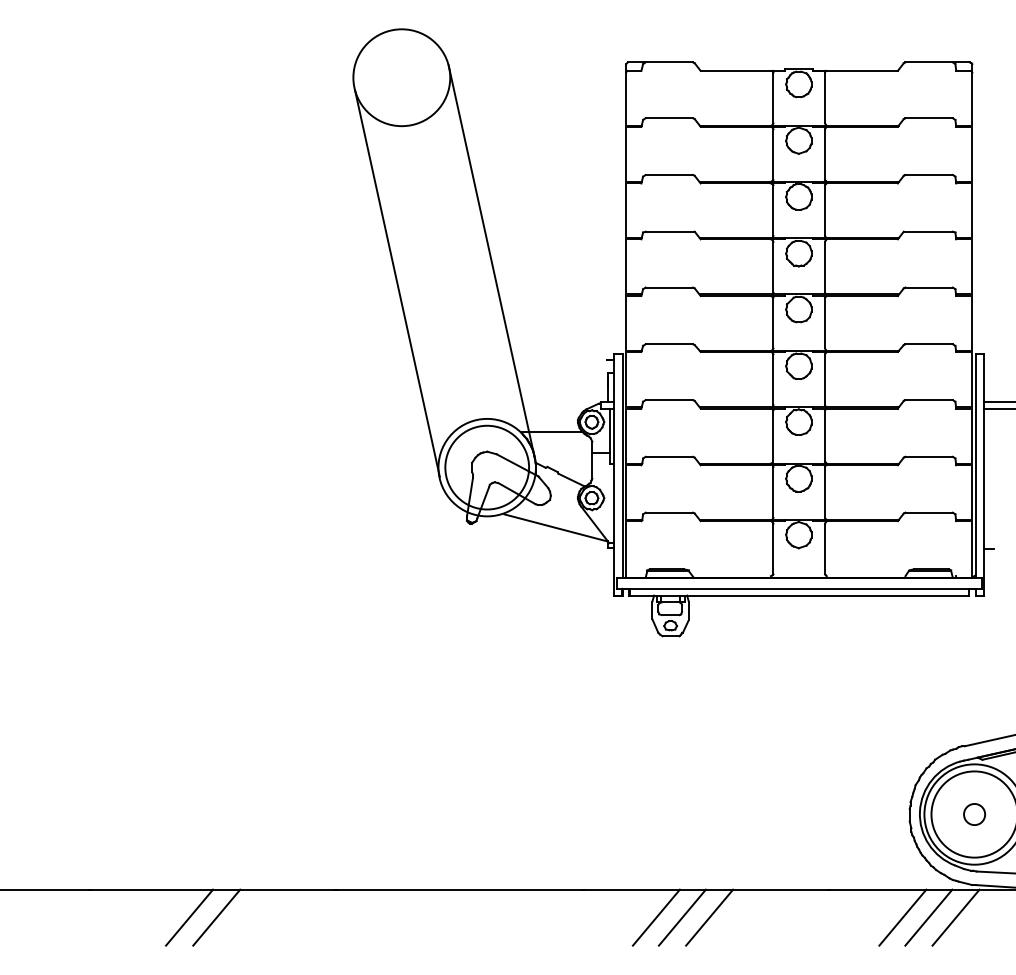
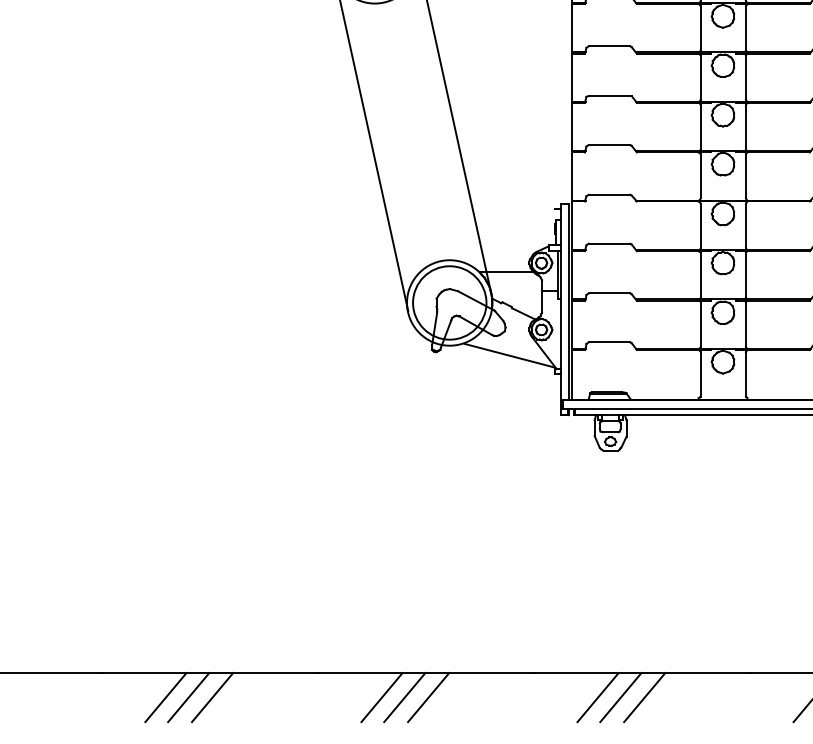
line: (163, 917) -> (165, 697), added
line: (409, 917) -> (381, 697), added
line: (435, 917) -> (404, 697), added
line: (462, 917) -> (428, 697), added

